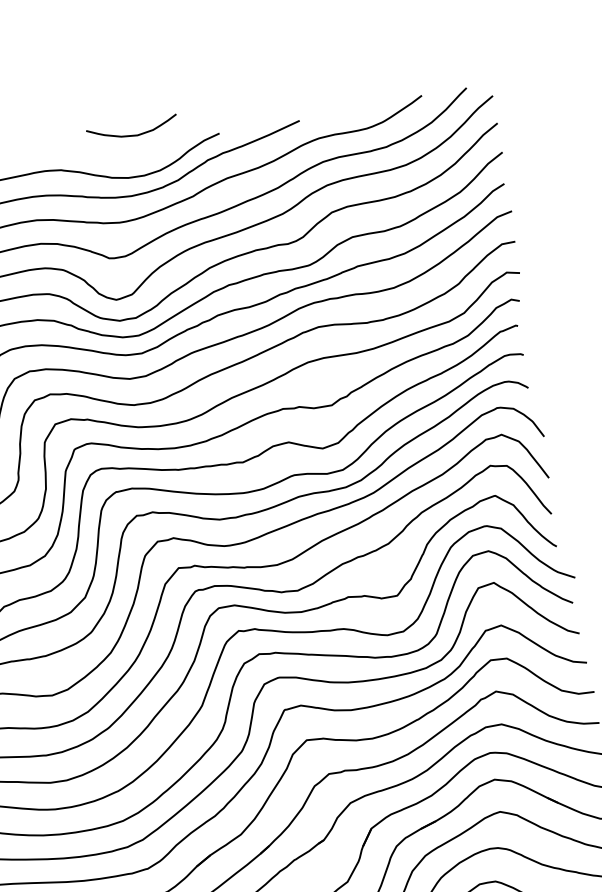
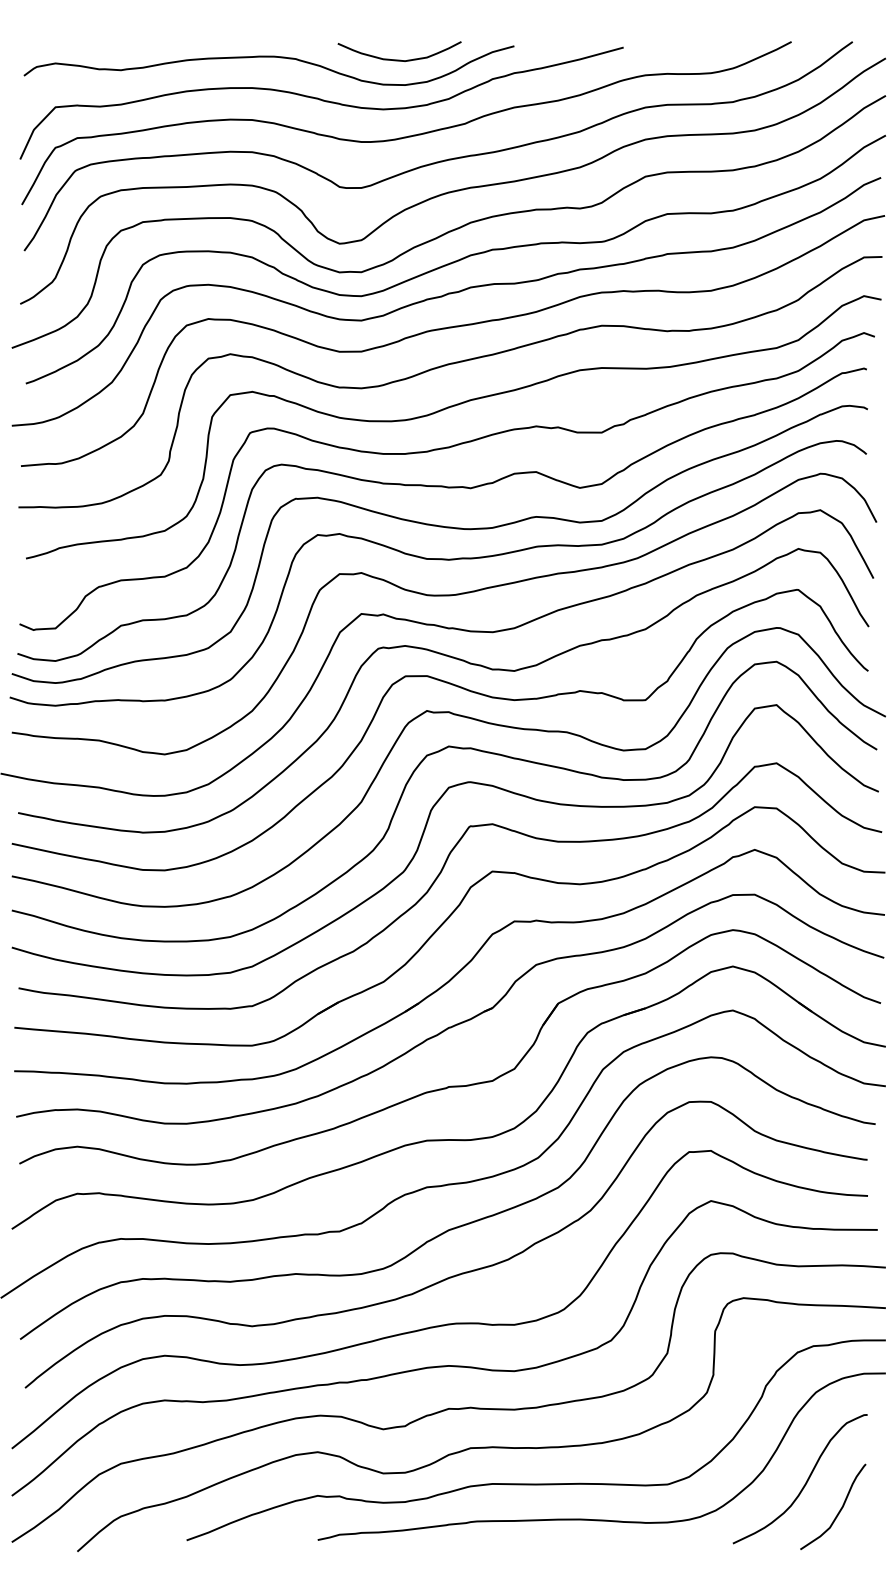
curve: (133, 134) -> (399, 59), moved

